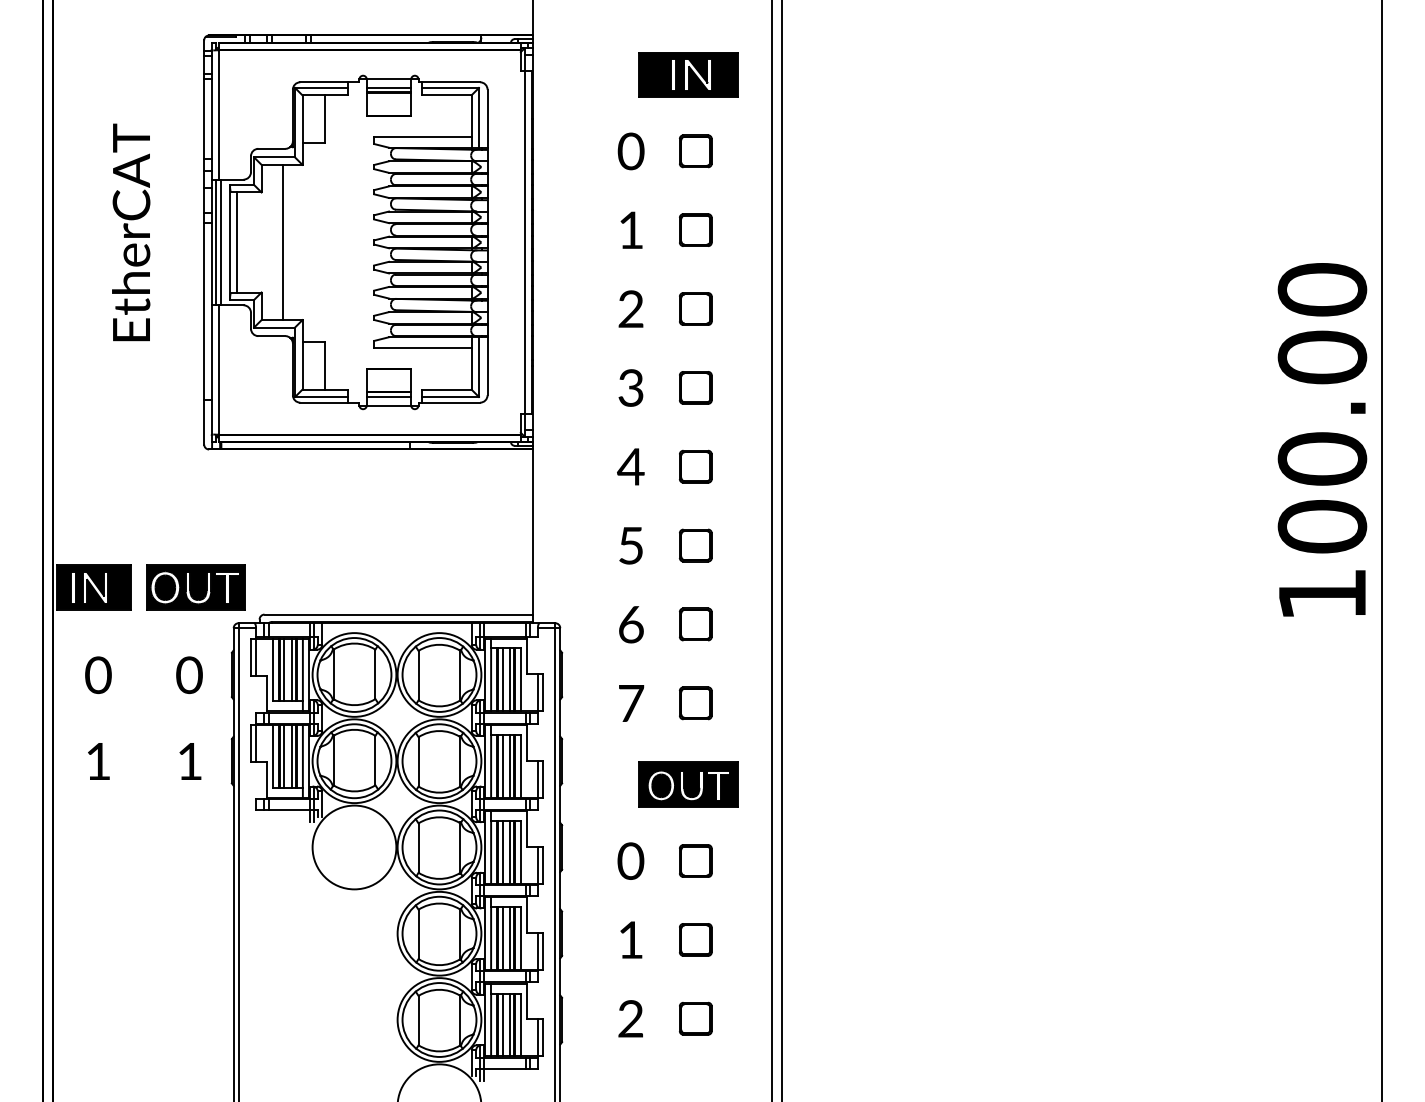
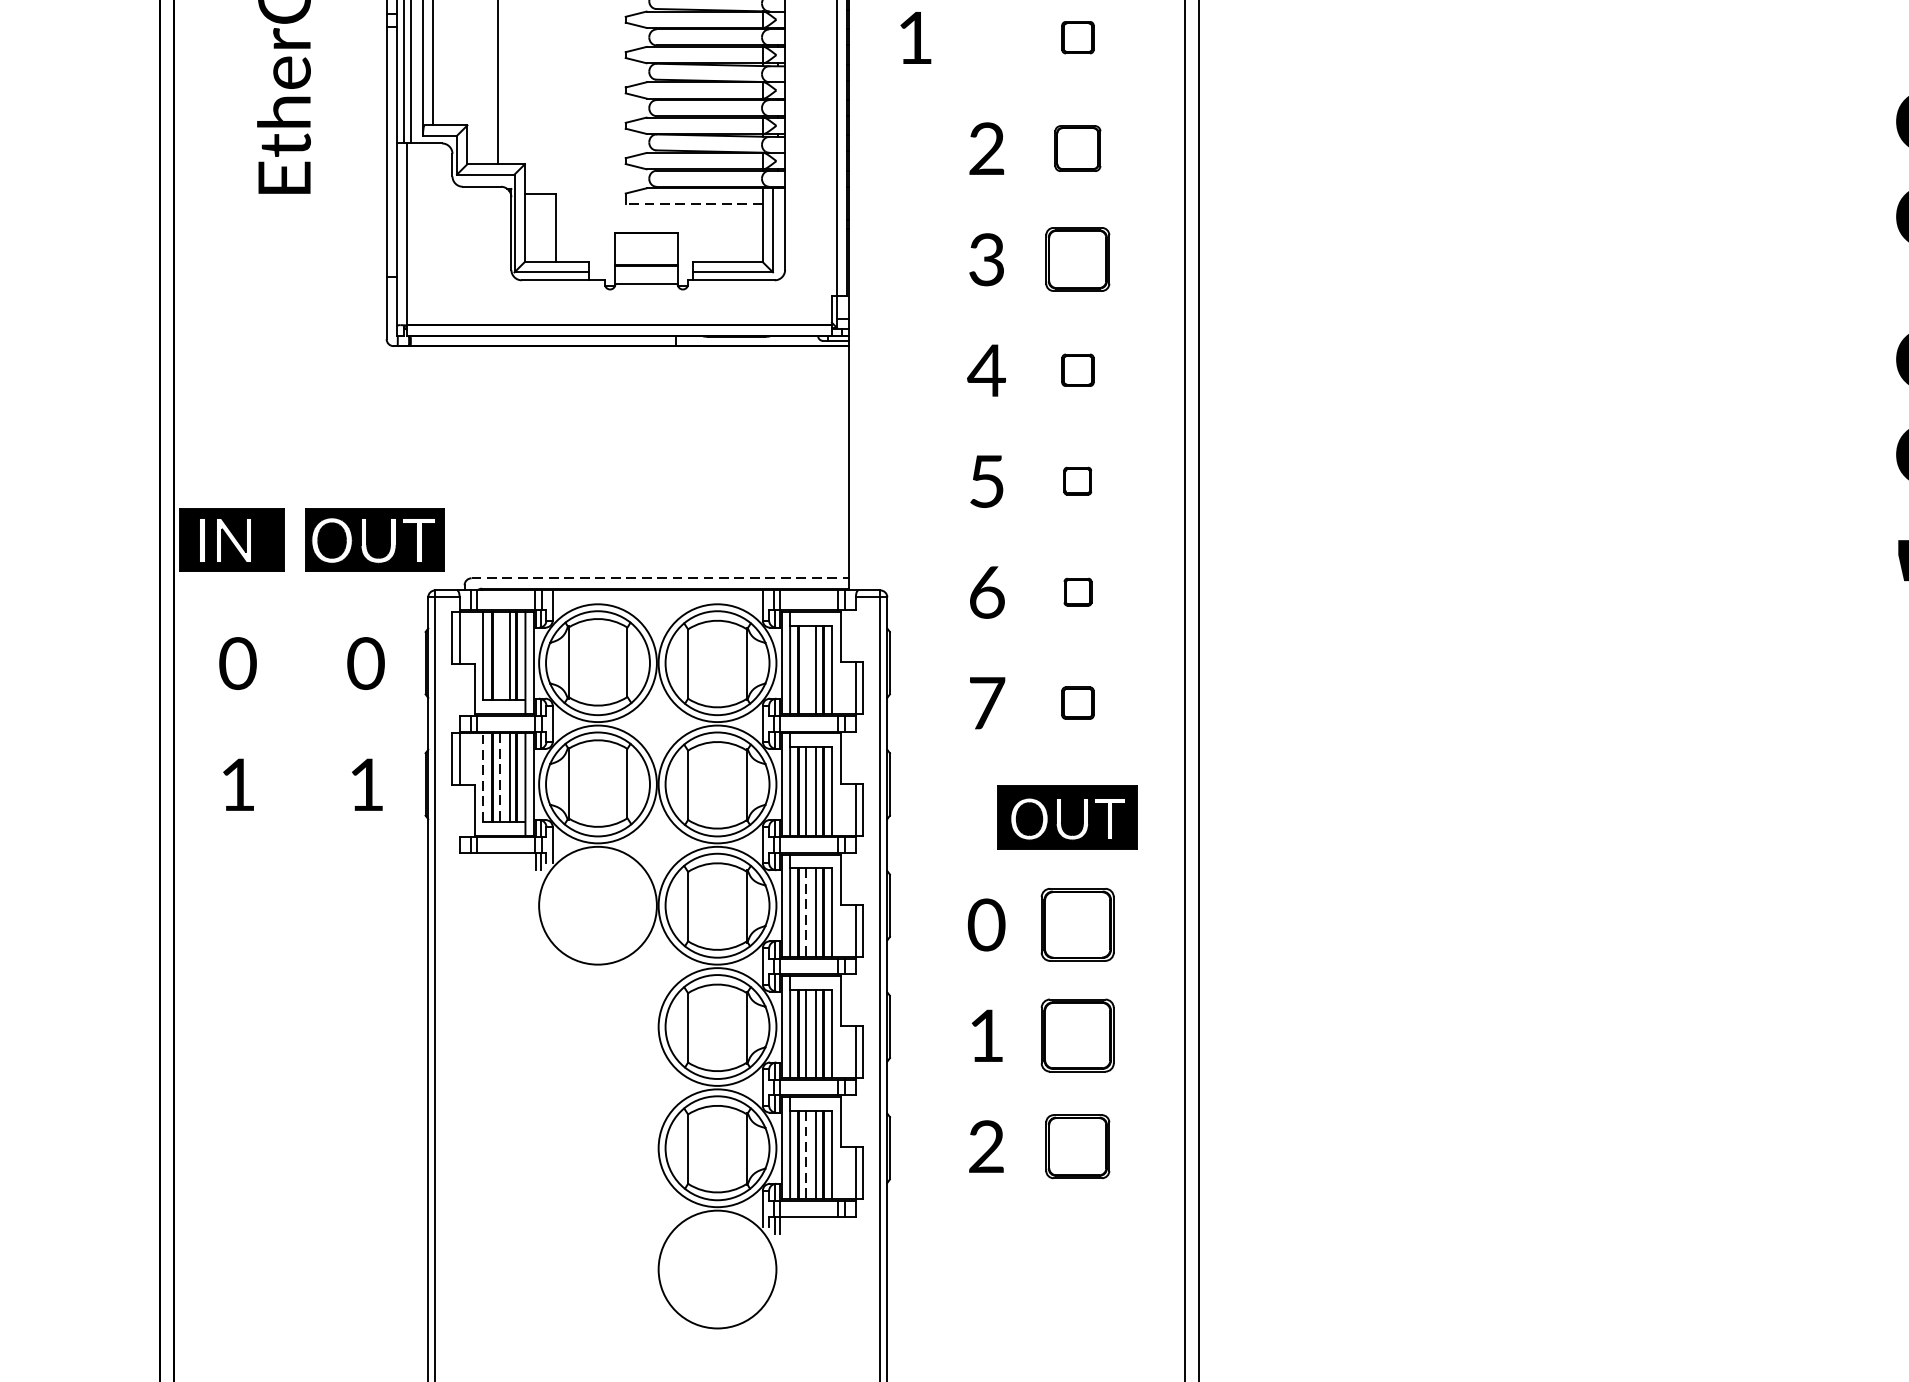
text: (631, 229) -> (915, 36), moved
part: (695, 229) -> (1077, 36), size x0.7
line: (422, 348) -> (693, 204), solid -> dashed
part: (695, 387) -> (1077, 258), size x1.4
line: (388, 396) -> (645, 271), removed
part: (695, 466) -> (1077, 370), size x0.7
part: (695, 545) -> (1077, 481), size x0.6
line: (399, 614) -> (661, 578), solid -> dashed
part: (695, 624) -> (1077, 592), size x0.6
line: (284, 669) -> (499, 655), removed
line: (502, 679) -> (806, 669), removed
part: (695, 703) -> (1077, 703), size x0.7
line: (273, 755) -> (484, 776), solid -> dashed
line: (284, 756) -> (499, 777), solid -> dashed
line: (502, 852) -> (806, 912), solid -> dashed
part: (695, 860) -> (1077, 924), size x1.6
part: (695, 939) -> (1077, 1035), size x1.6
part: (695, 1018) -> (1077, 1146), size x1.4
line: (502, 1025) -> (806, 1156), solid -> dashed

